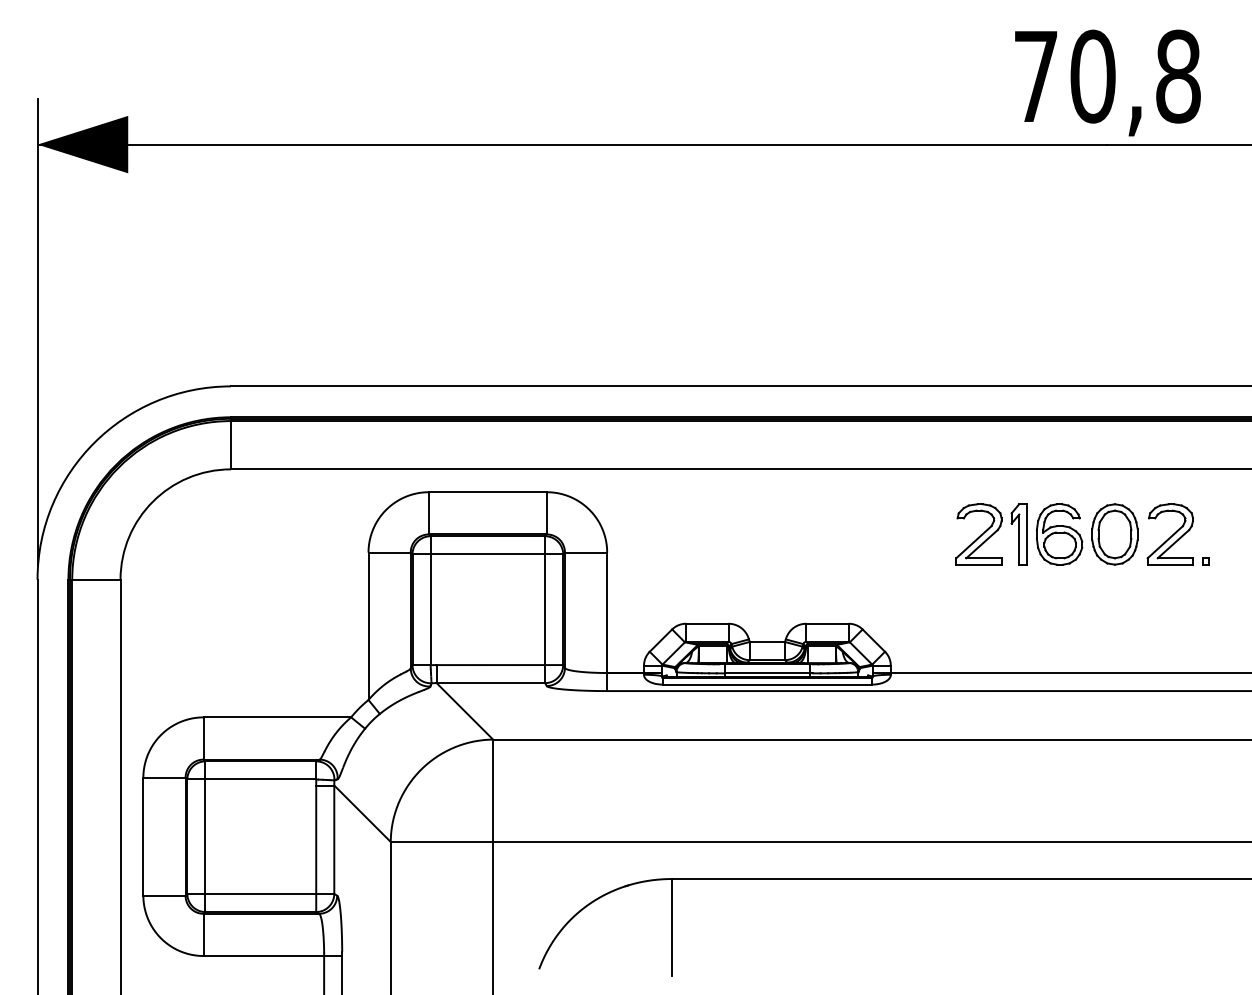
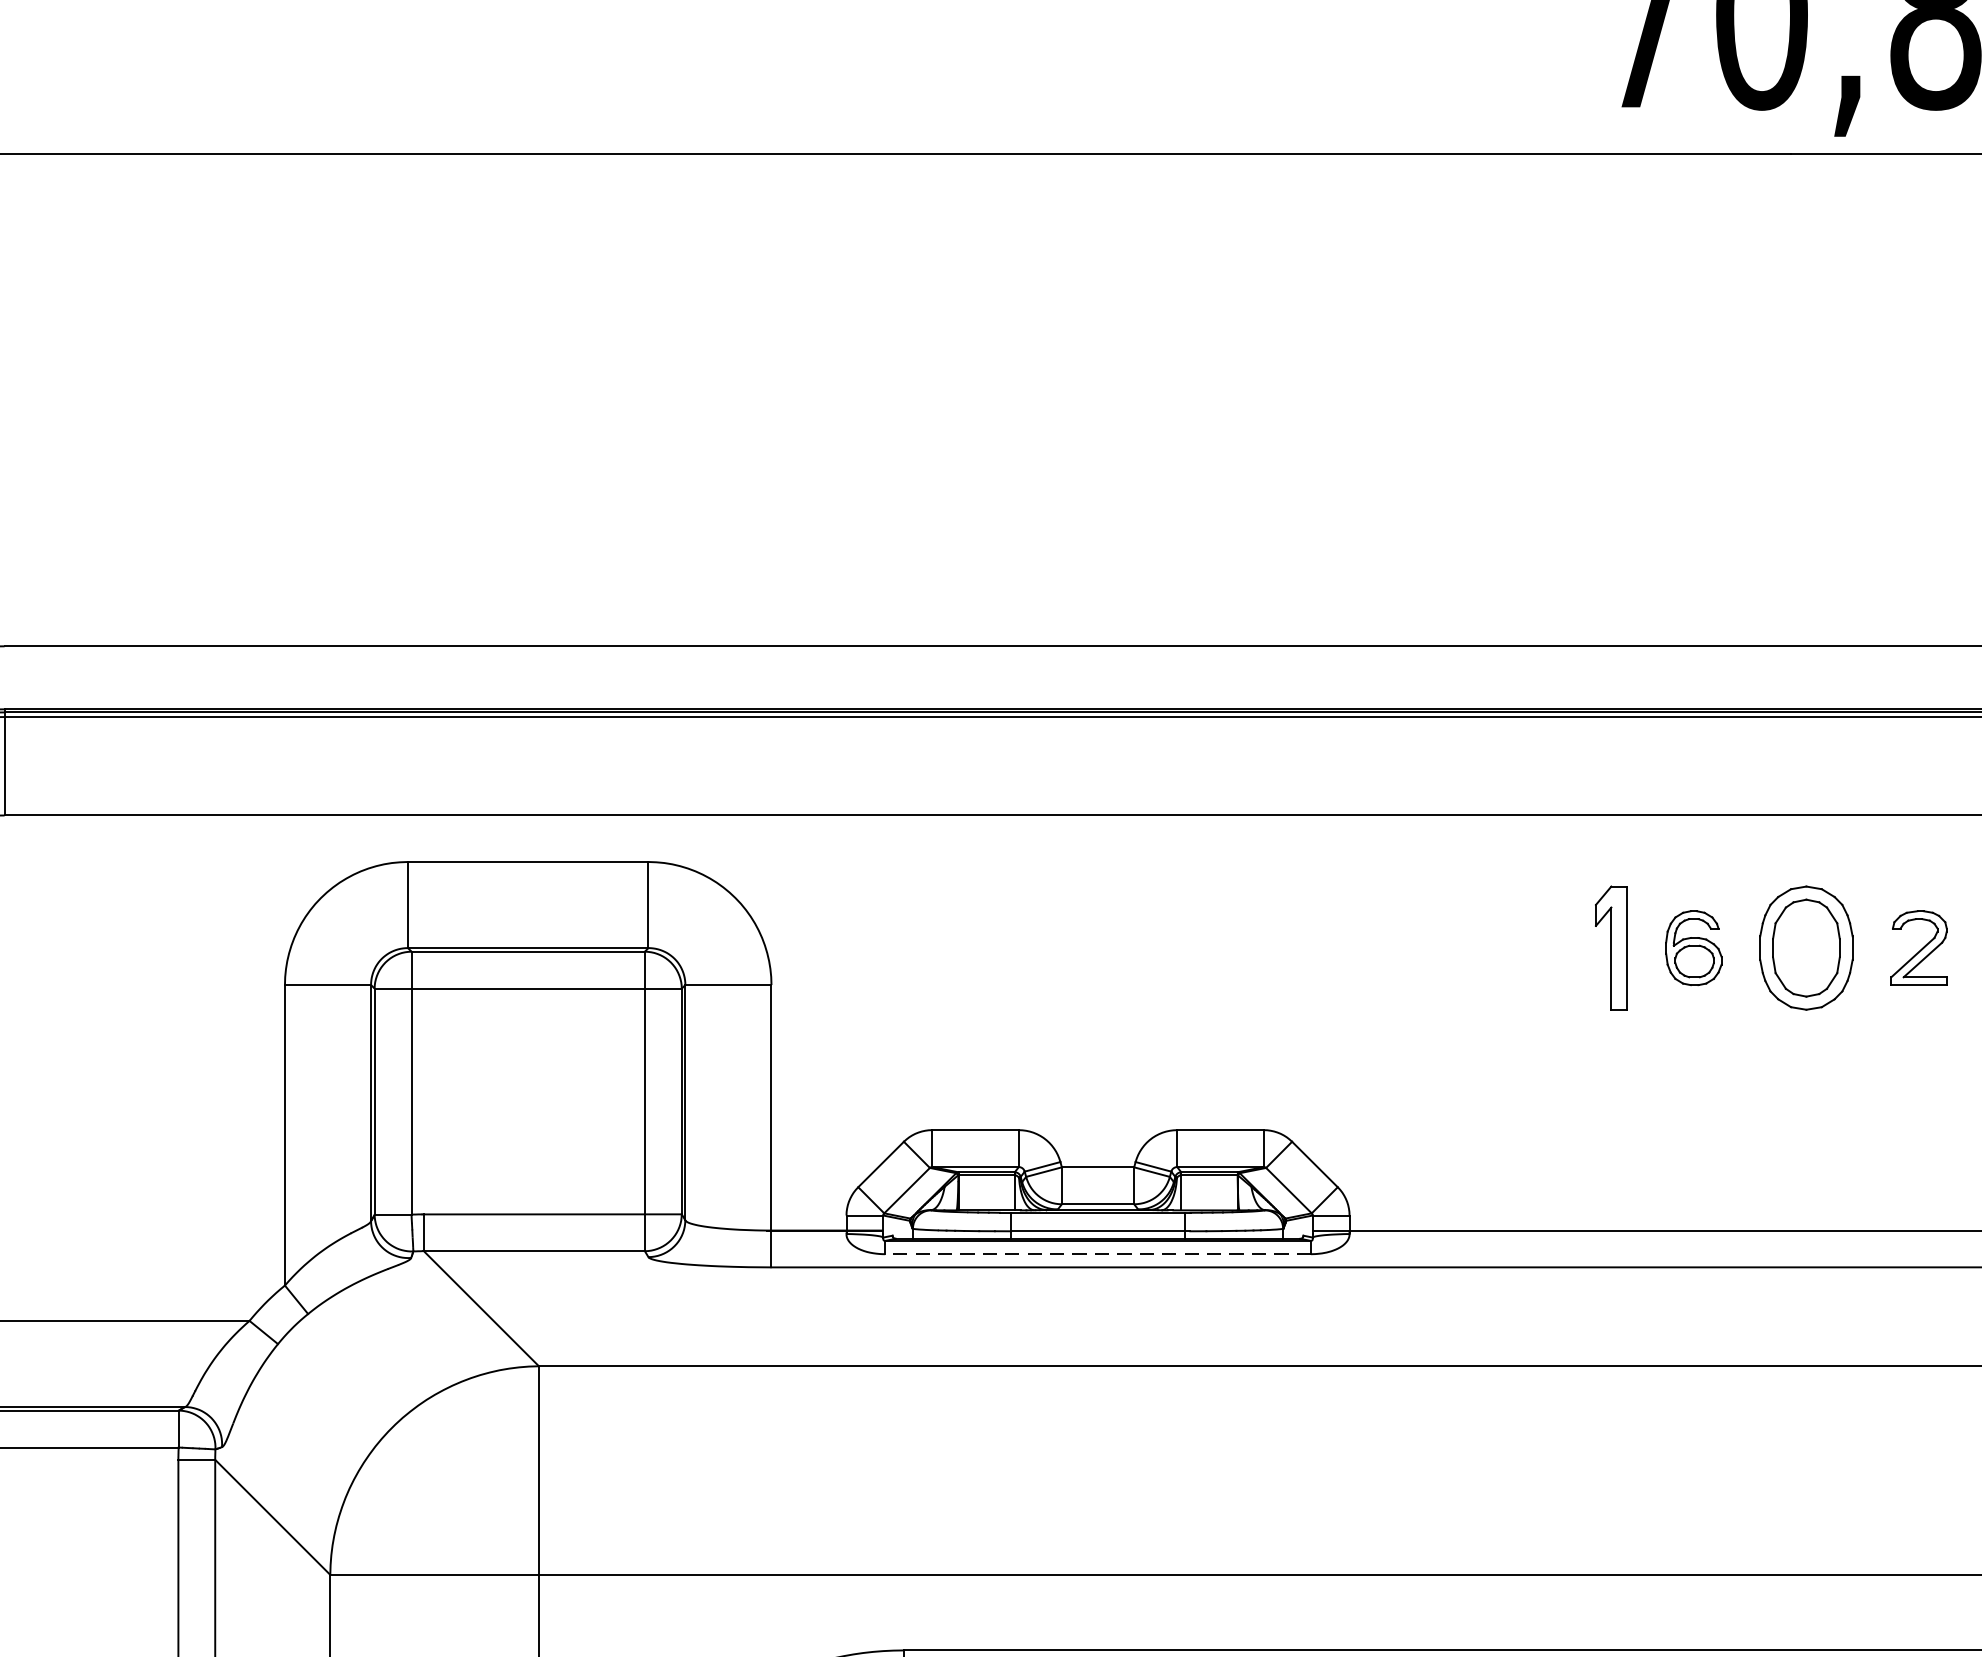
part: (978, 534) -> (1528, 948), removed
part: (1059, 534) -> (1693, 948), size x0.6
part: (1169, 534) -> (1917, 948), size x0.6
line: (766, 684) -> (1096, 1253), solid -> dashed

